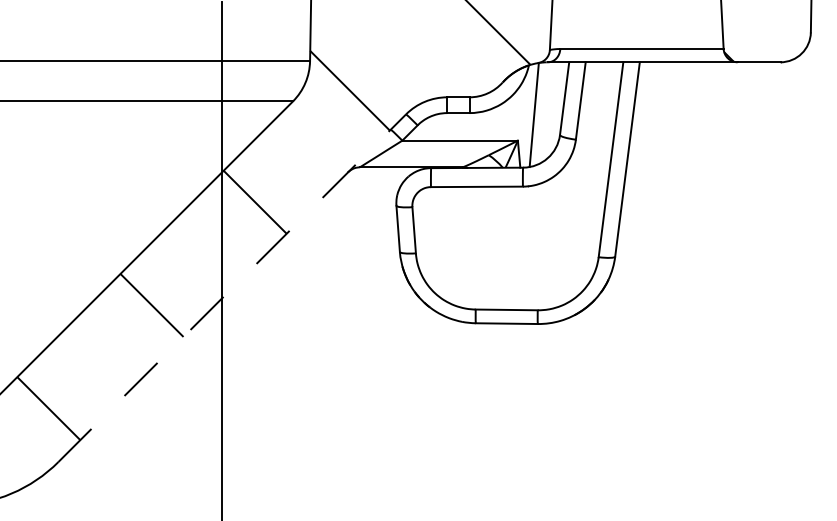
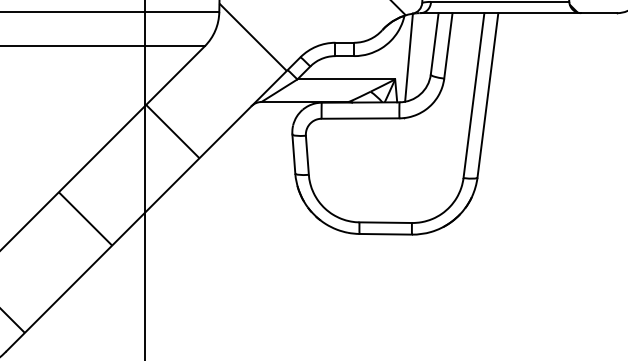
line: (232, 288) -> (153, 204), dashed -> solid

